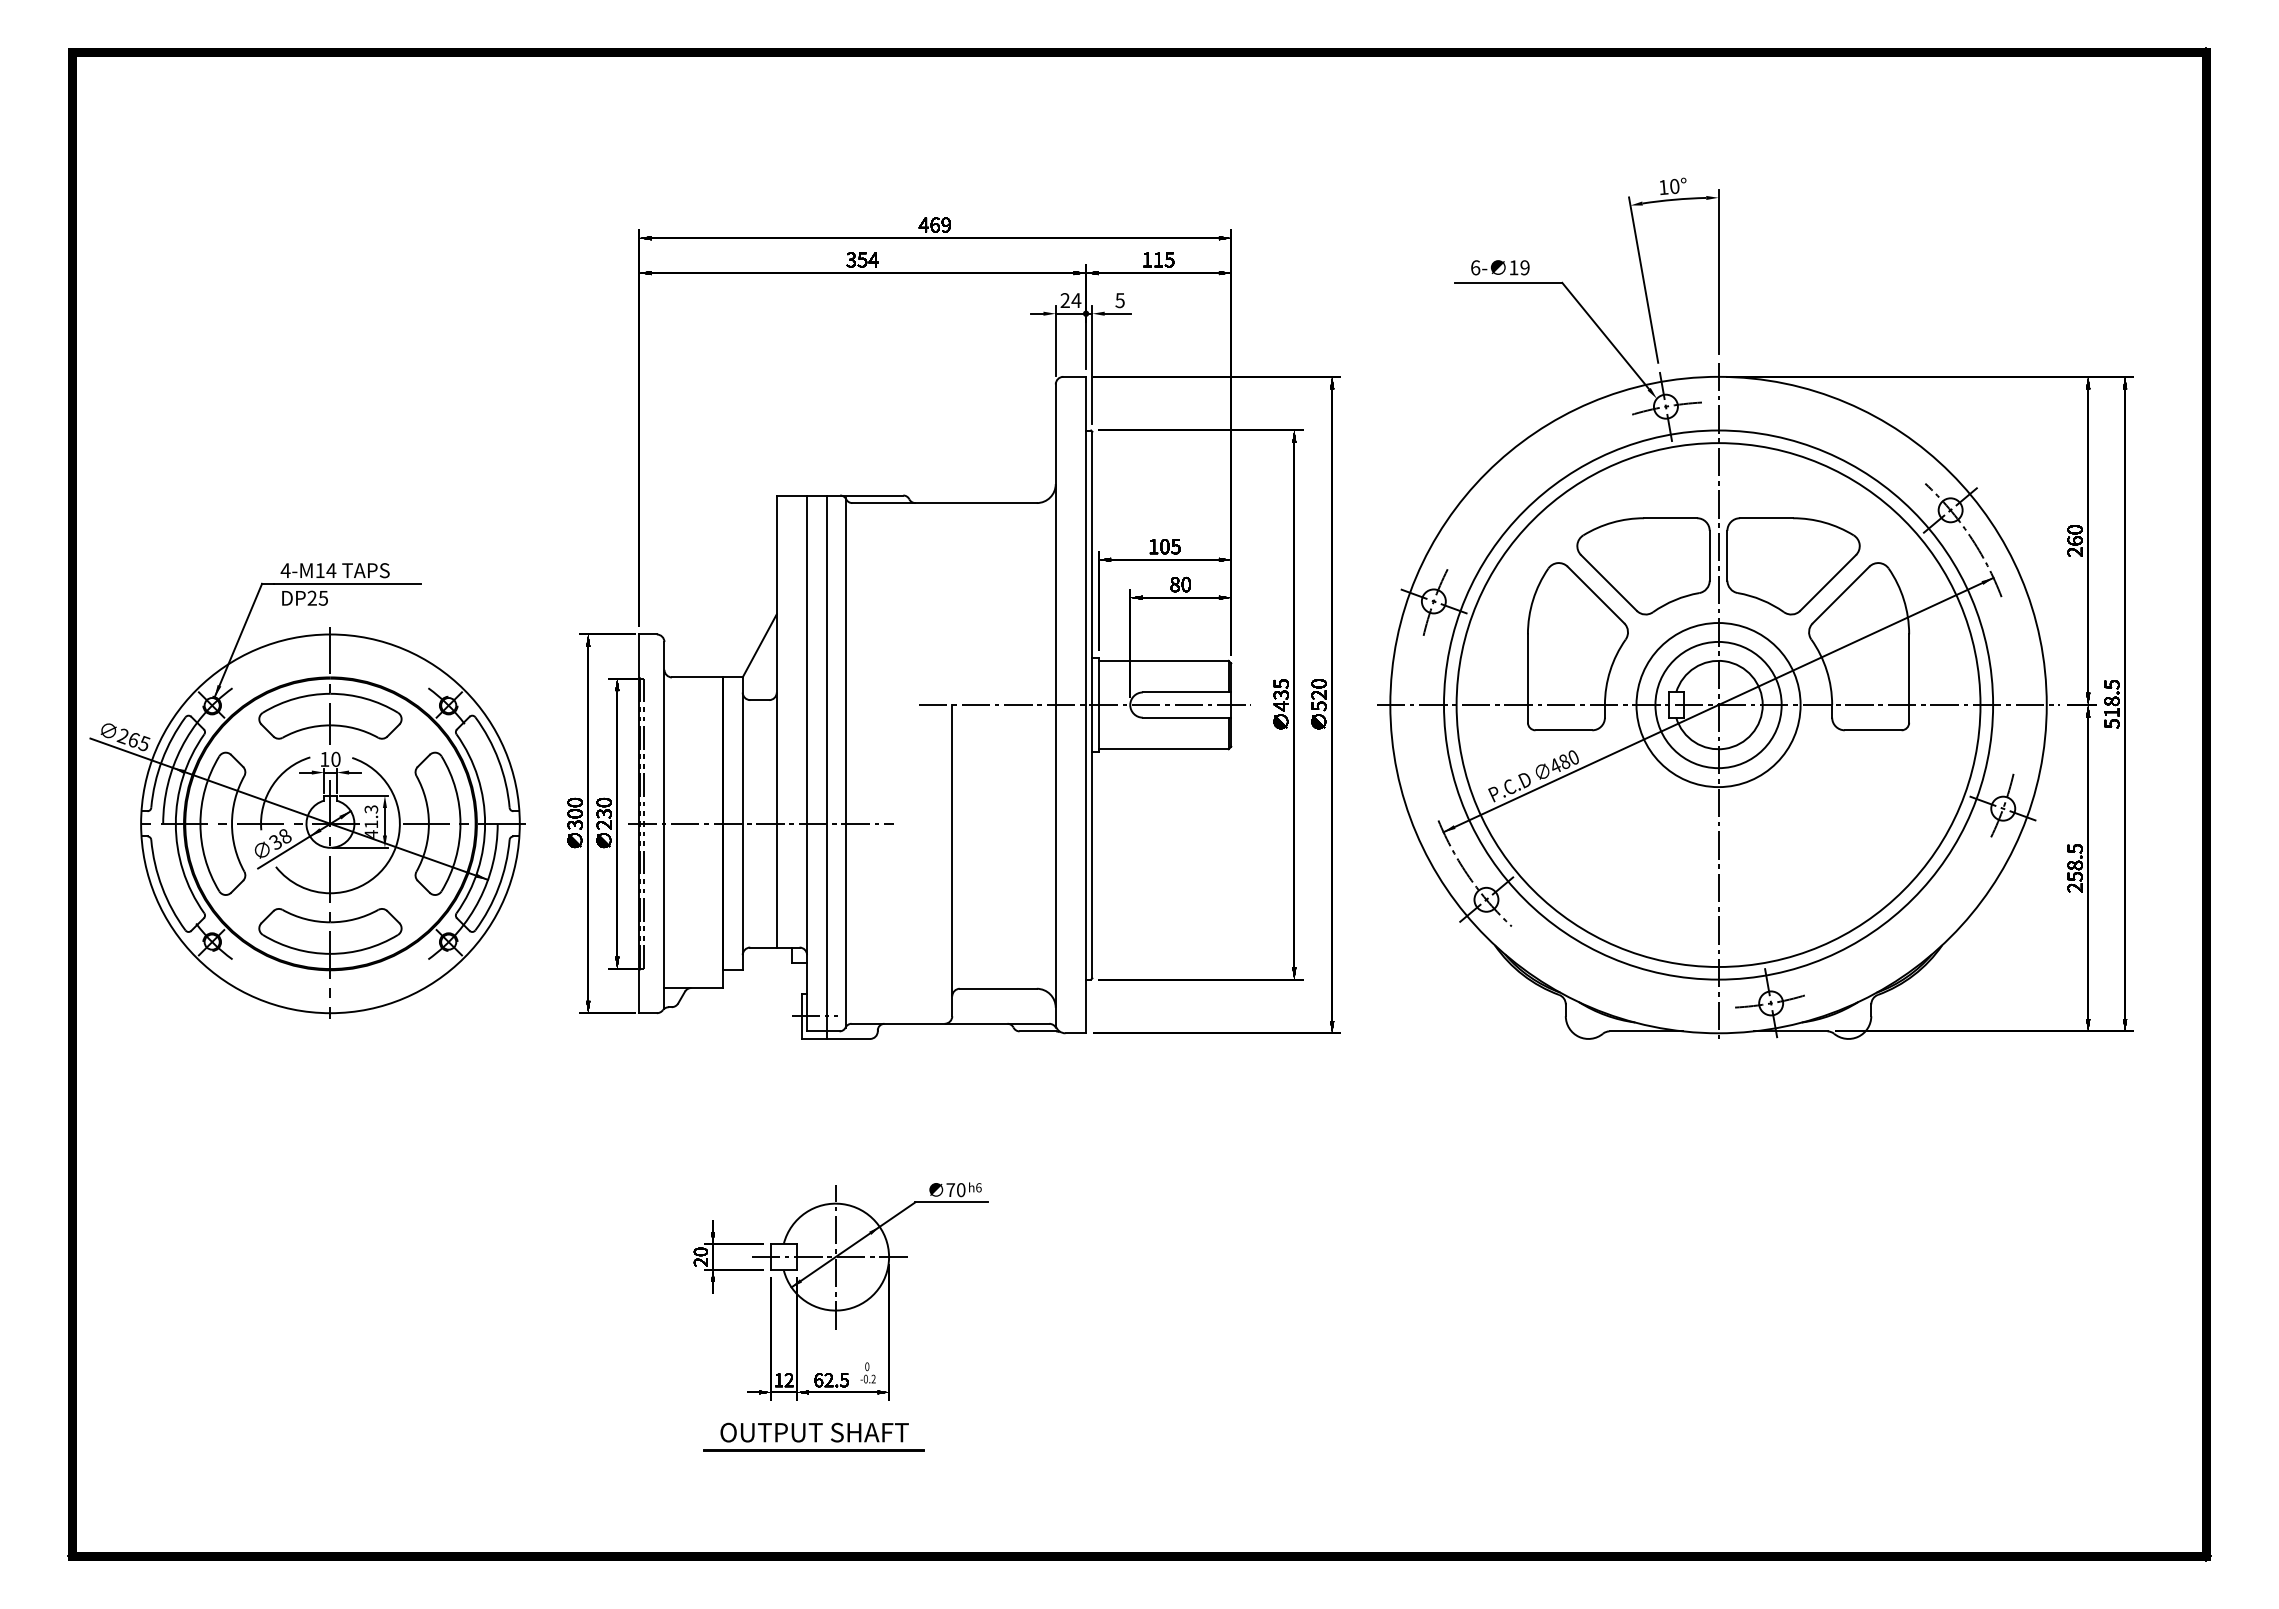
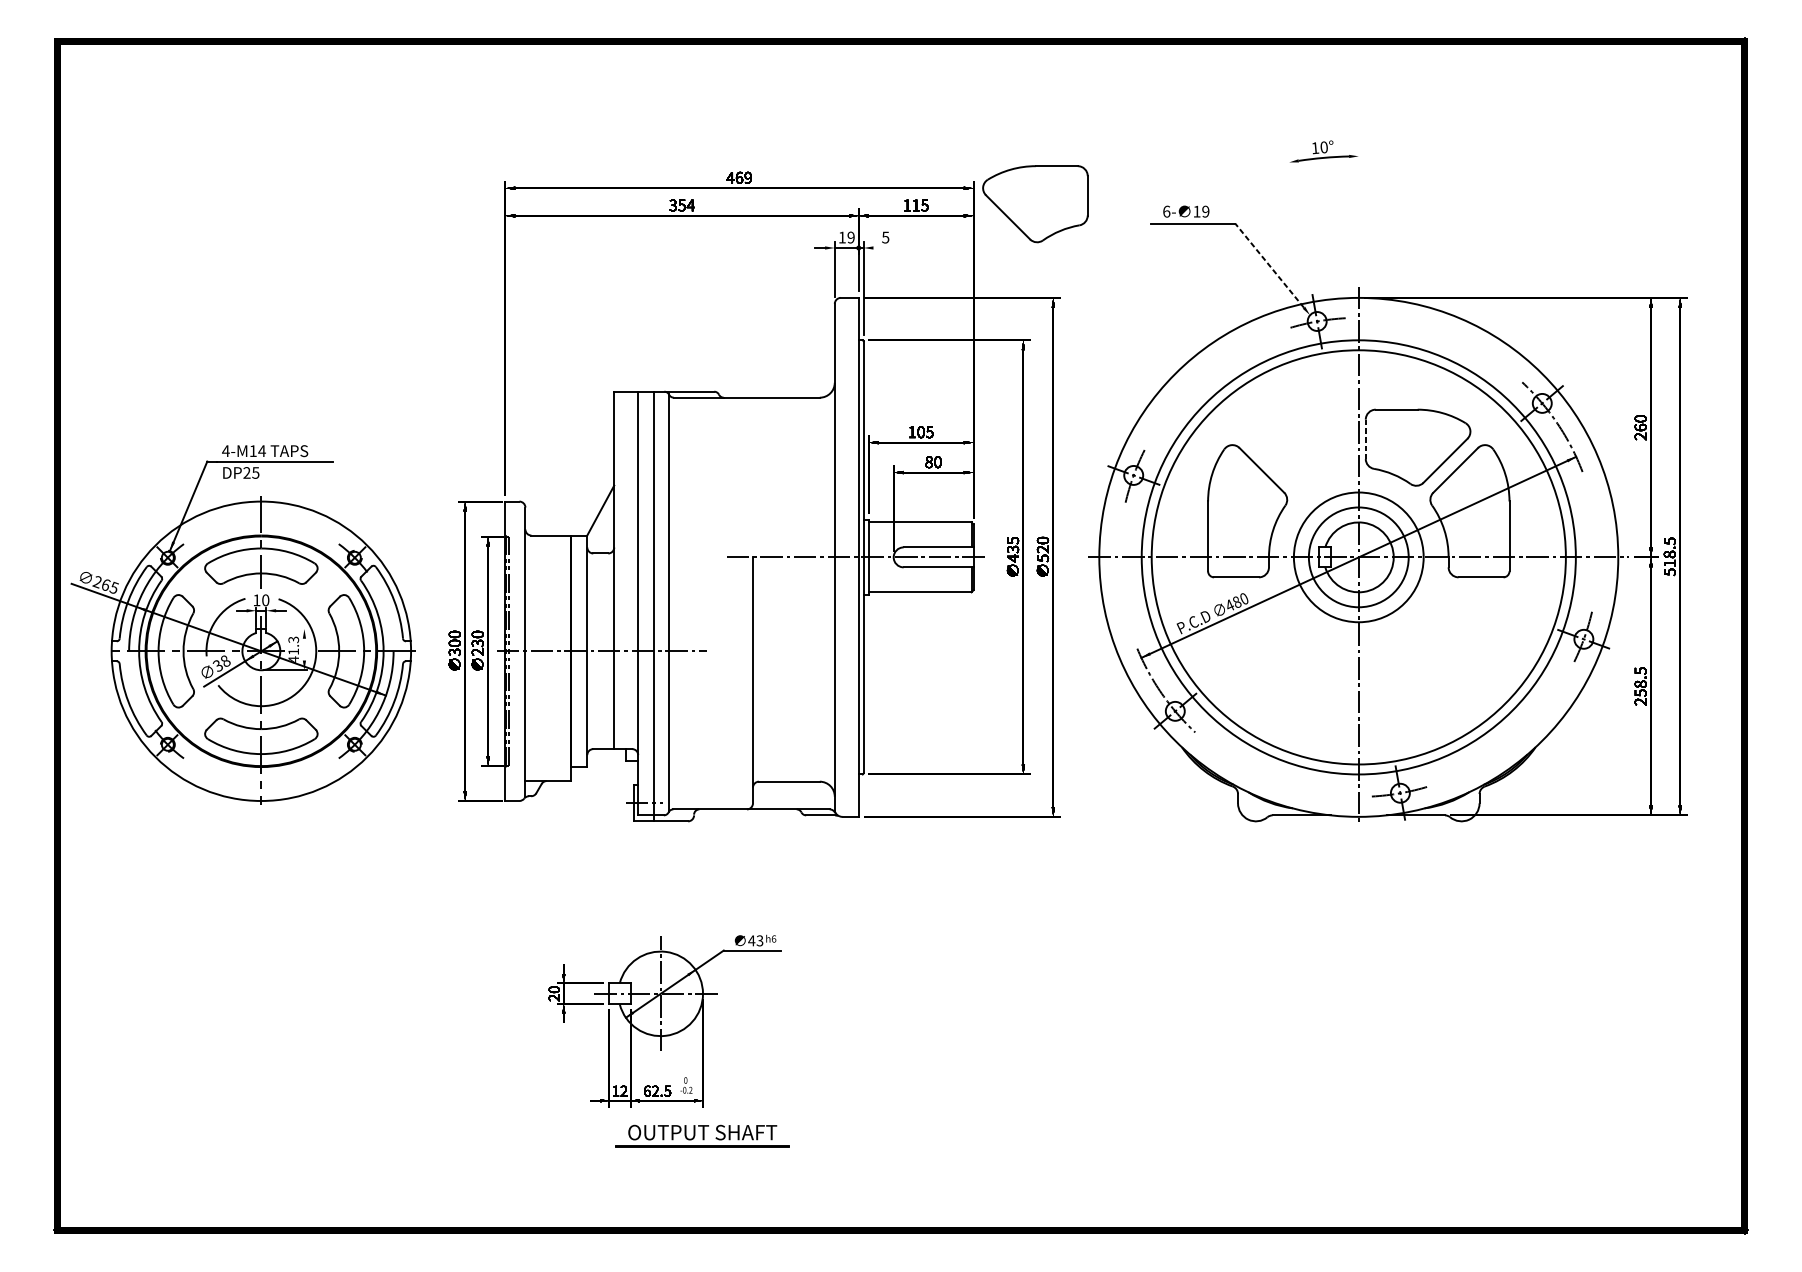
line: (1718, 271) -> (1358, 214), removed
line: (1643, 279) -> (1299, 220), removed
text: (1070, 300) -> (846, 237), 24 -> 19
line: (1117, 313) -> (883, 247), removed
line: (1605, 336) -> (1269, 265), solid -> dashed
line: (1727, 555) -> (1365, 439), solid -> dashed
part: (1643, 566) -> (1035, 204), moved
line: (363, 795) -> (287, 628), removed
line: (384, 821) -> (304, 649), removed
text: (955, 1190) -> (755, 941), 70 -> 43
part: (813, 1436) -> (701, 1135), moved

